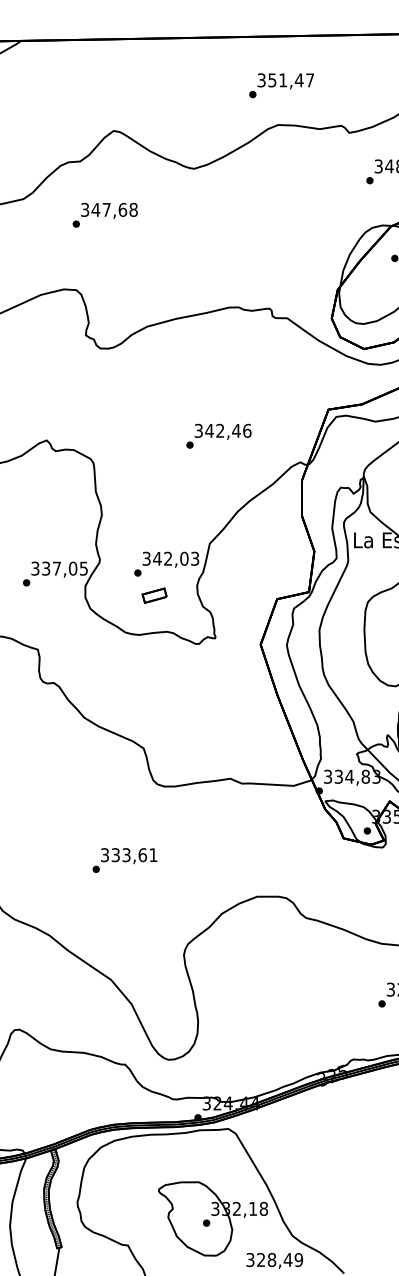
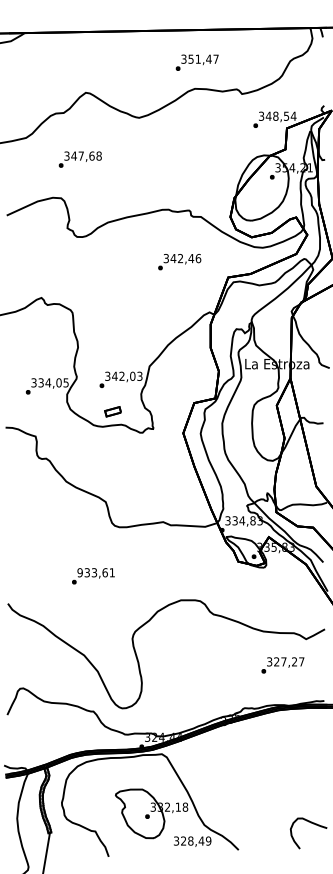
text: (104, 215) -> (79, 159), moved
text: (218, 436) -> (179, 262), moved
text: (57, 568) -> (48, 382), 337,05 -> 334,05
part: (153, 595) -> (112, 411), moved
text: (104, 854) -> (79, 572), 333,61 -> 933,61

